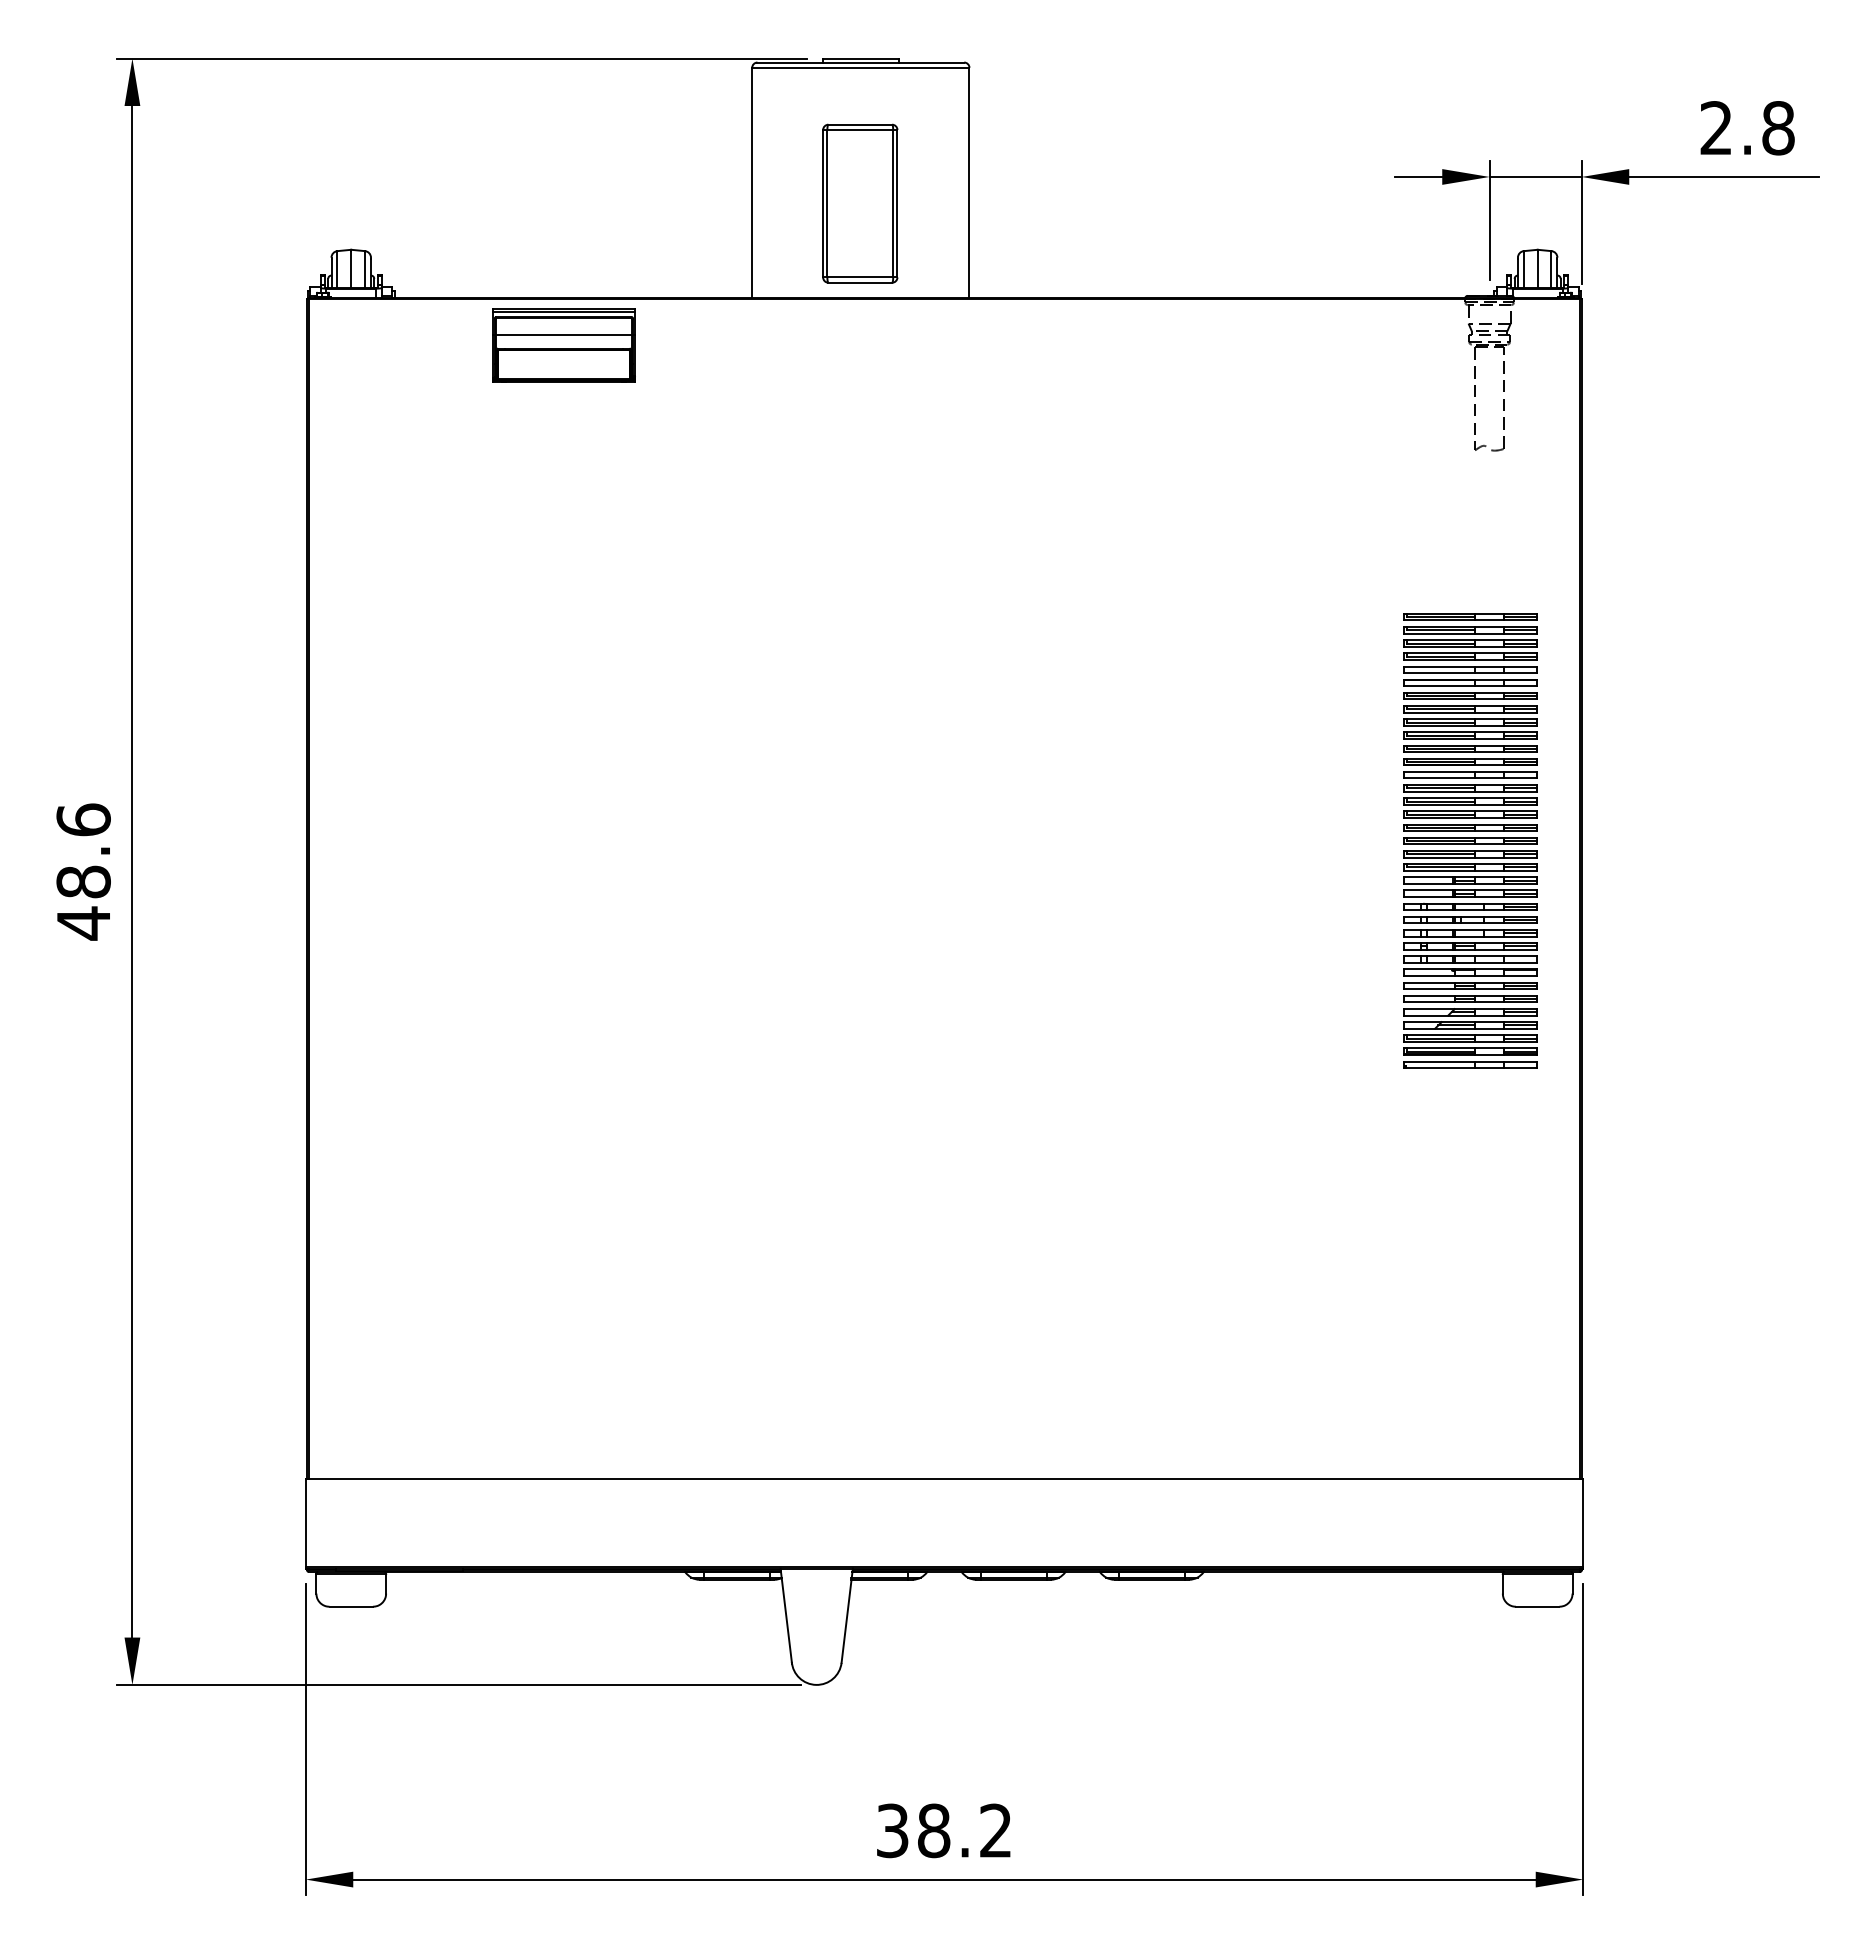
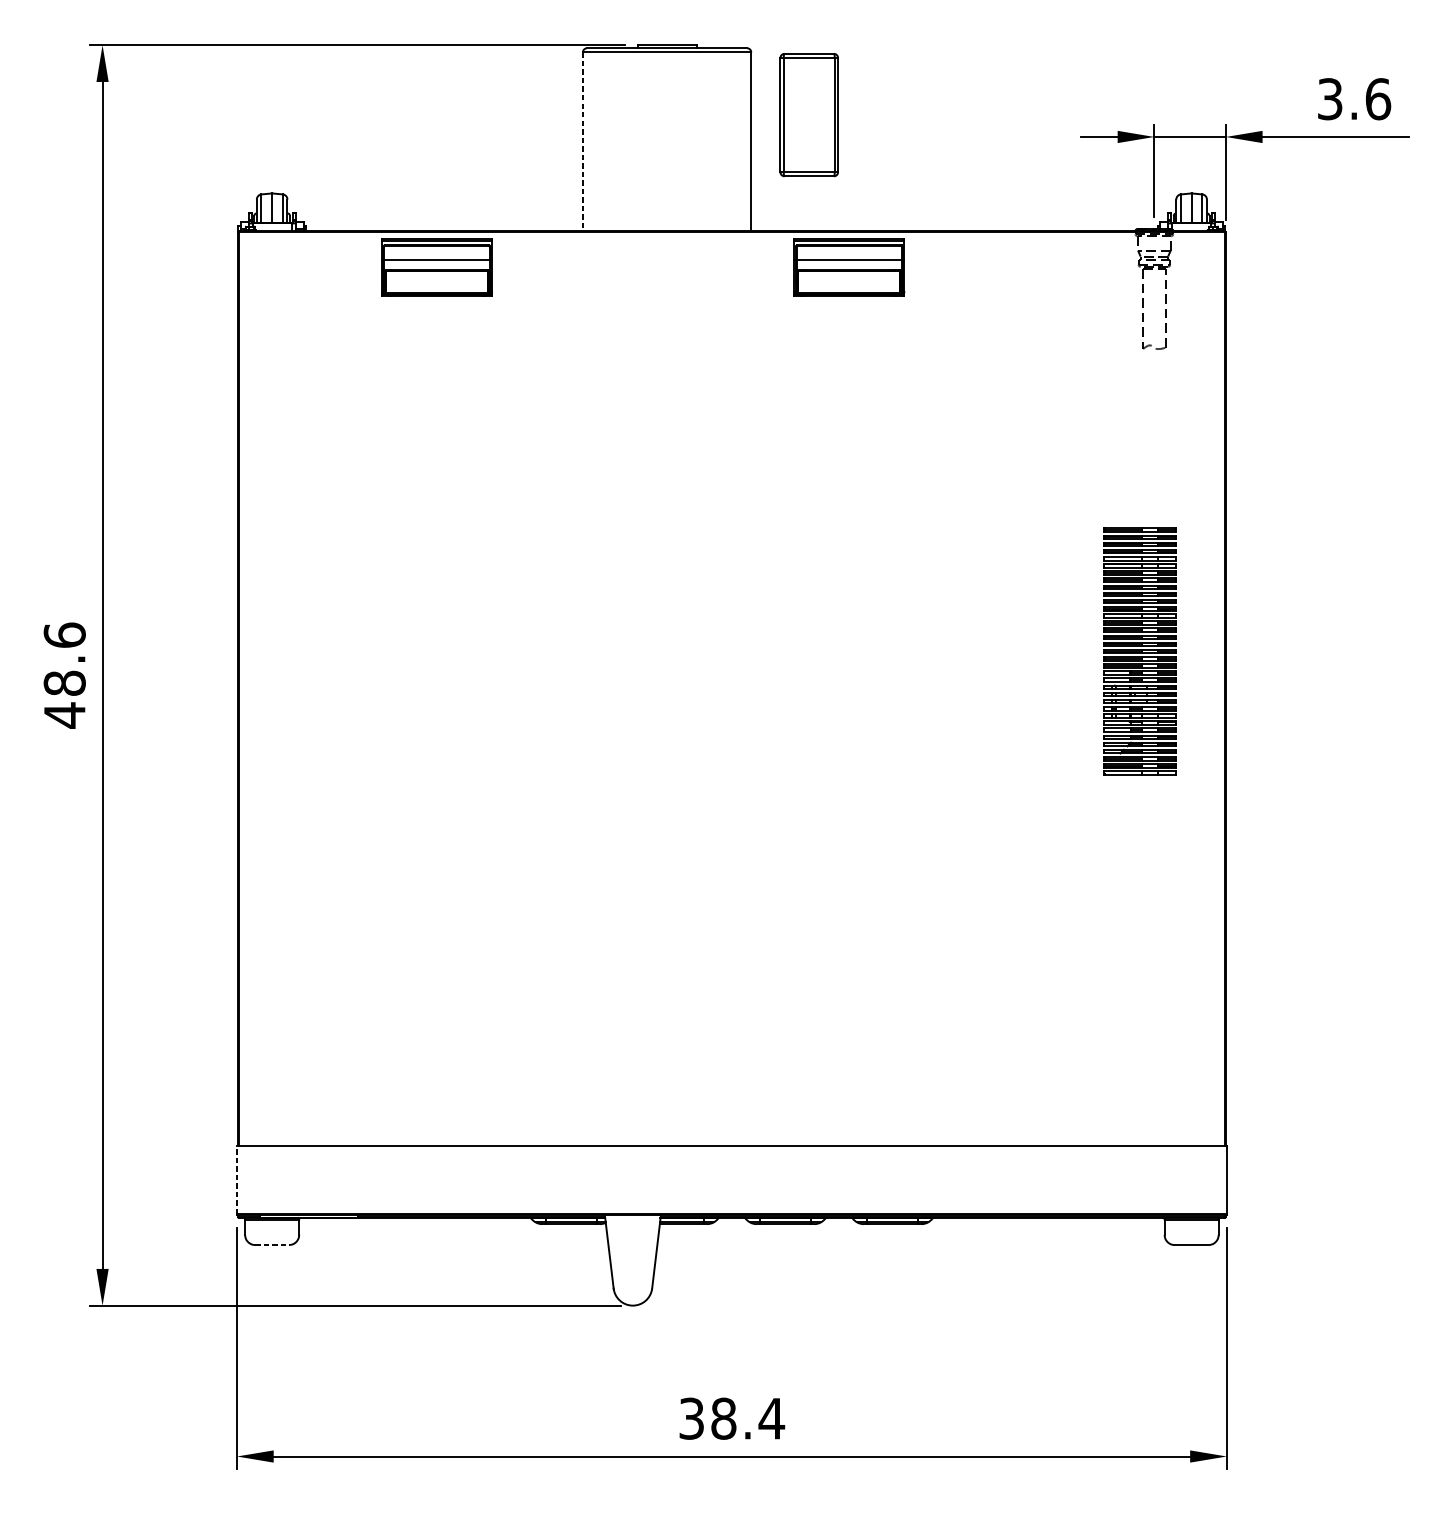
text: (1747, 128) -> (1354, 99), 2.8 -> 3.6
line: (752, 183) -> (583, 142), solid -> dashed
part: (860, 203) -> (809, 114), moved
part: (1095, 345) -> (848, 267), added
part: (1470, 840) -> (1139, 651), size x0.7
line: (305, 1523) -> (236, 1180), solid -> dashed
line: (351, 1606) -> (272, 1244), solid -> dashed
text: (995, 1830) -> (771, 1418), 38.2 -> 38.4

